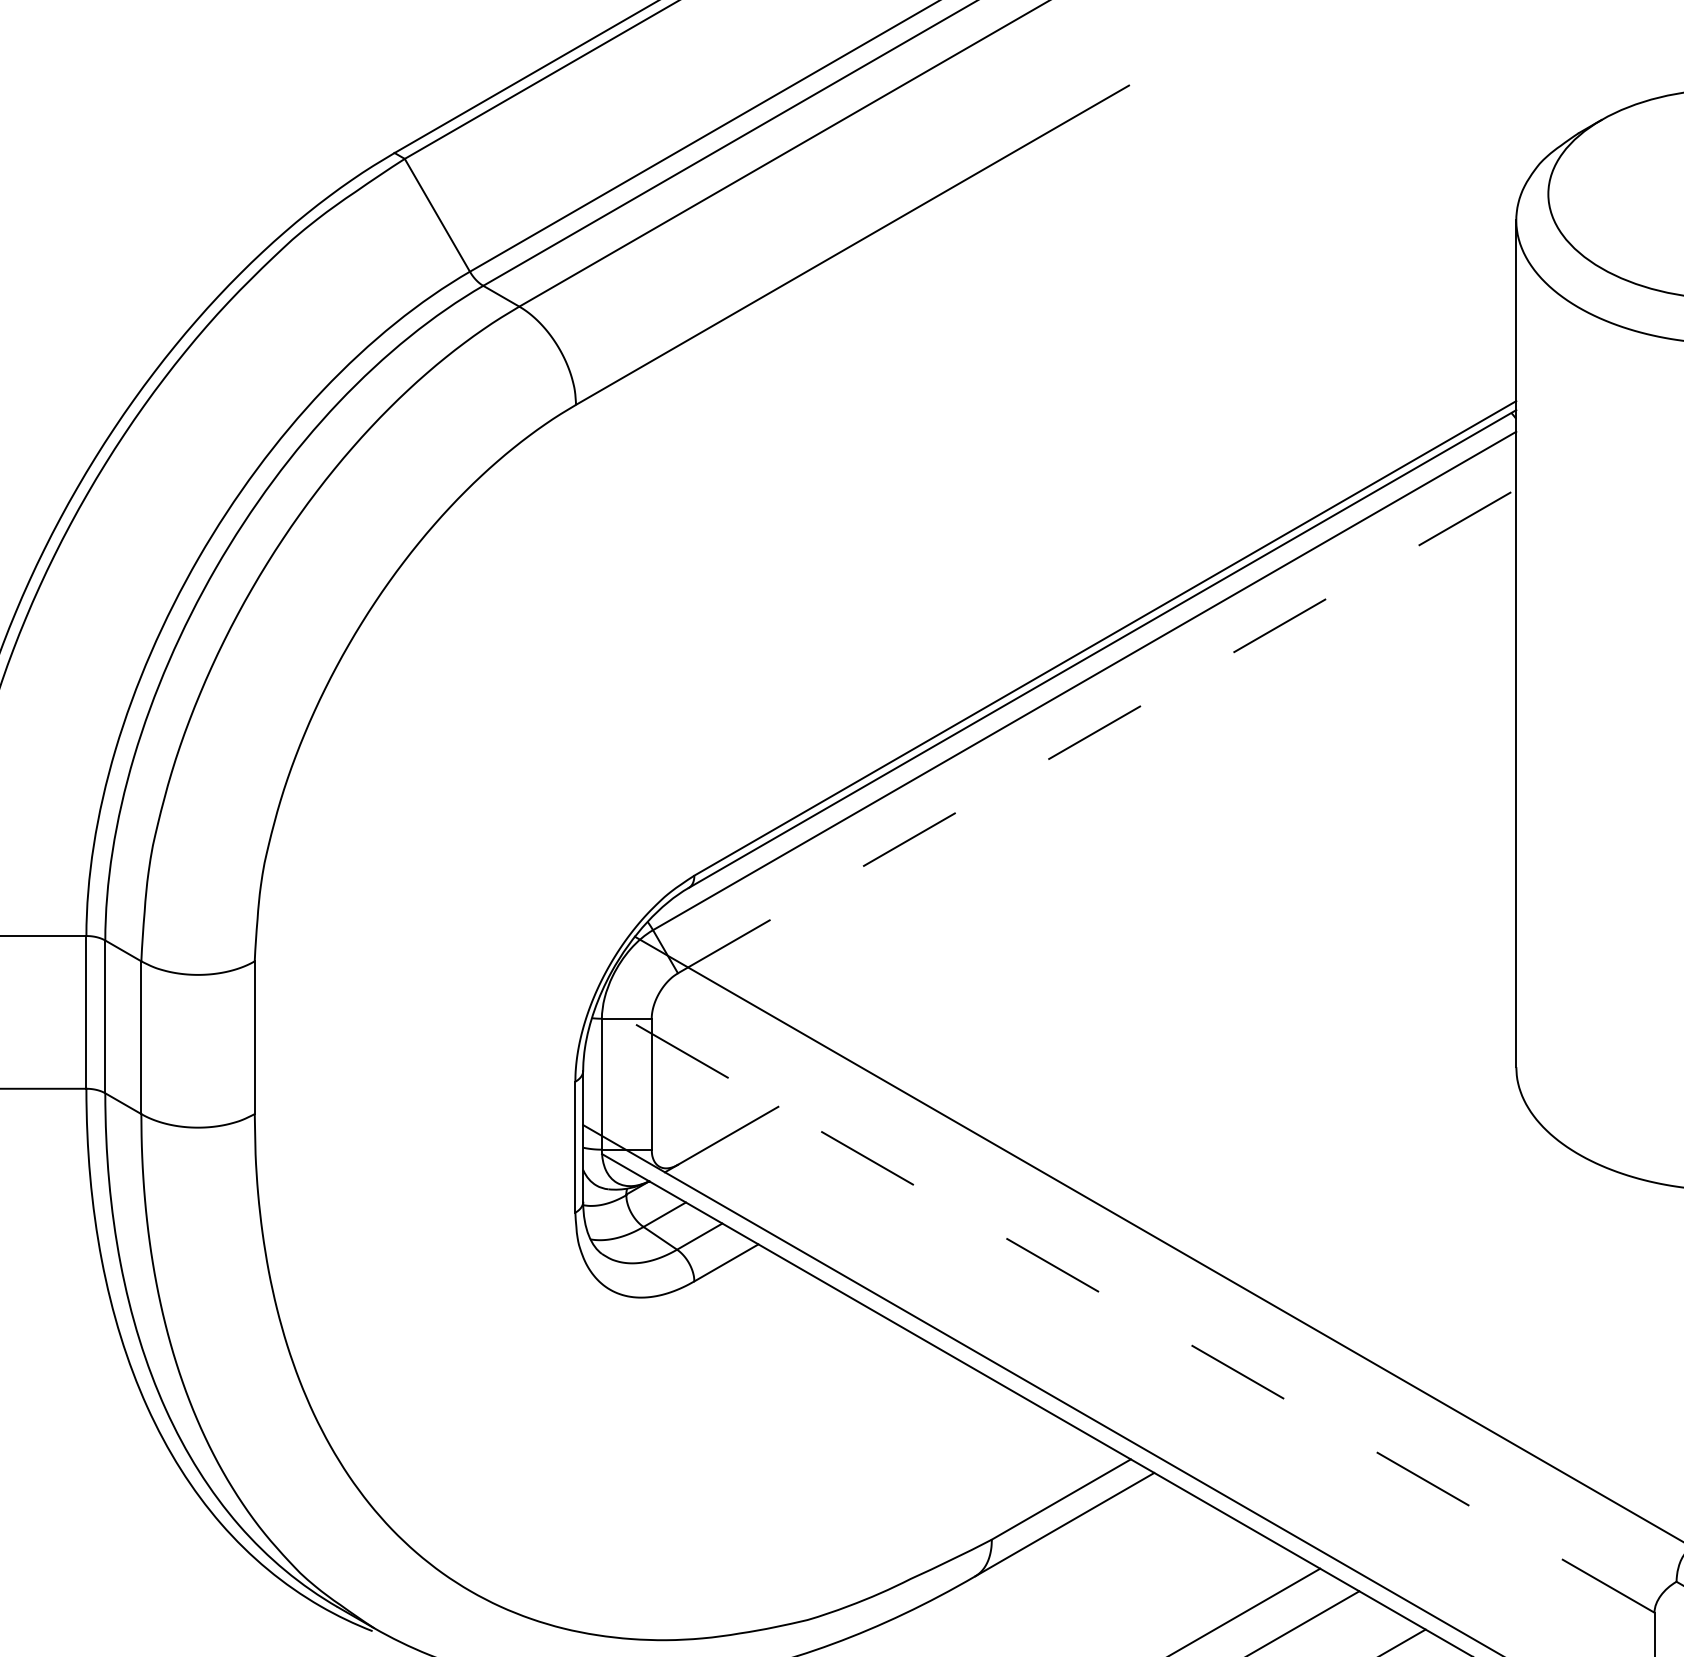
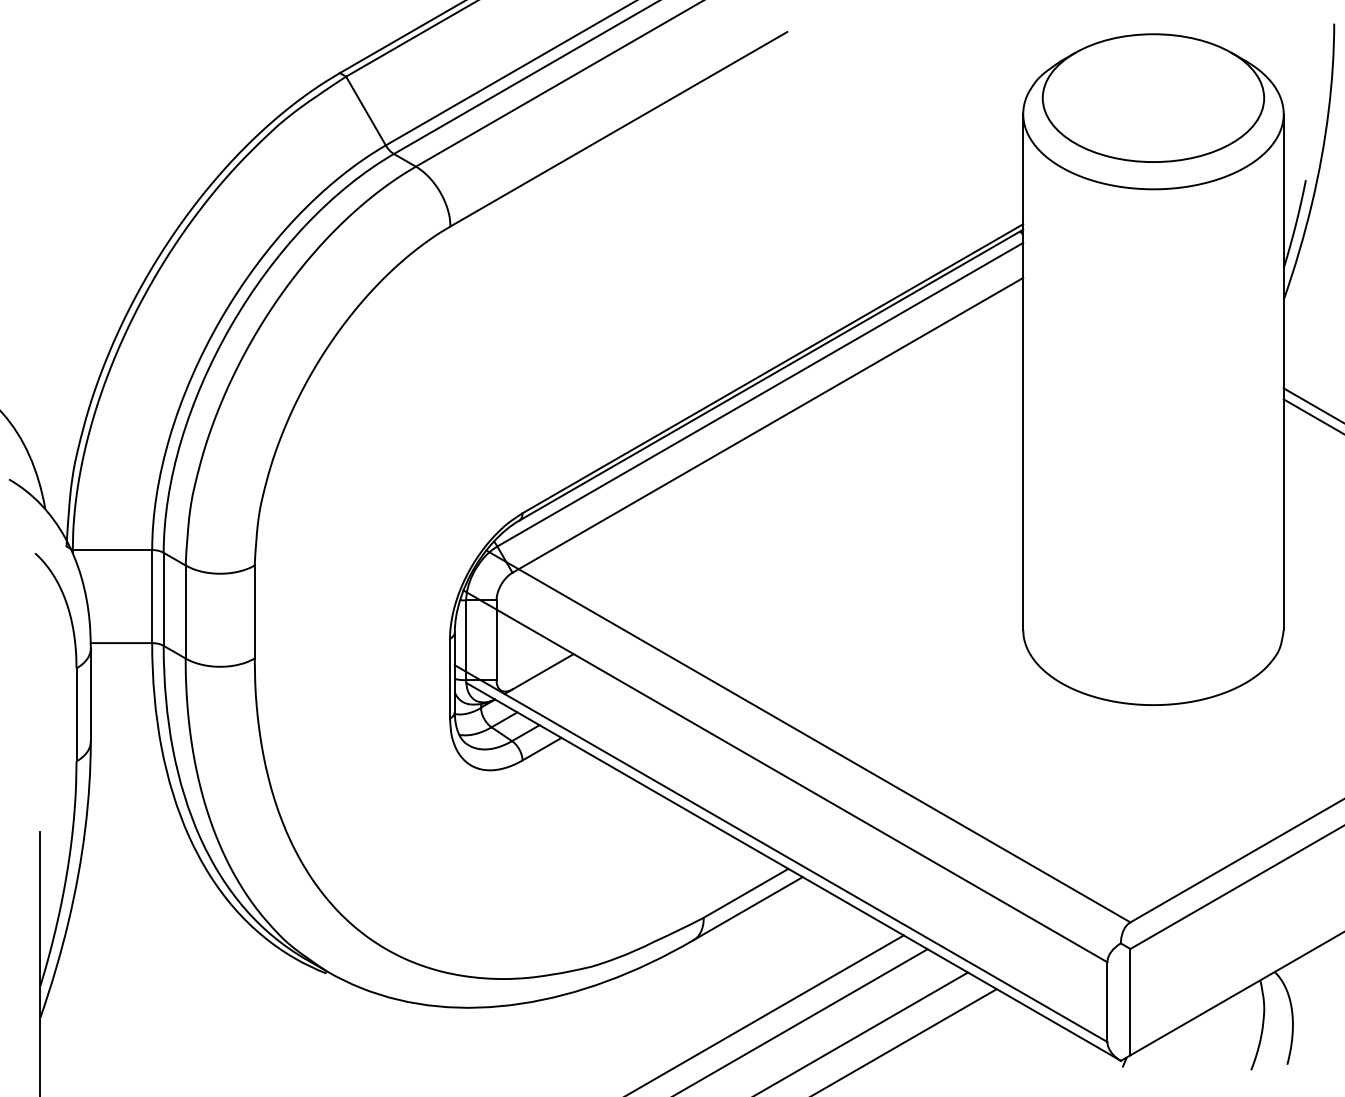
line: (1096, 731) -> (767, 425), dashed -> solid
line: (1126, 1307) -> (785, 776), dashed -> solid

